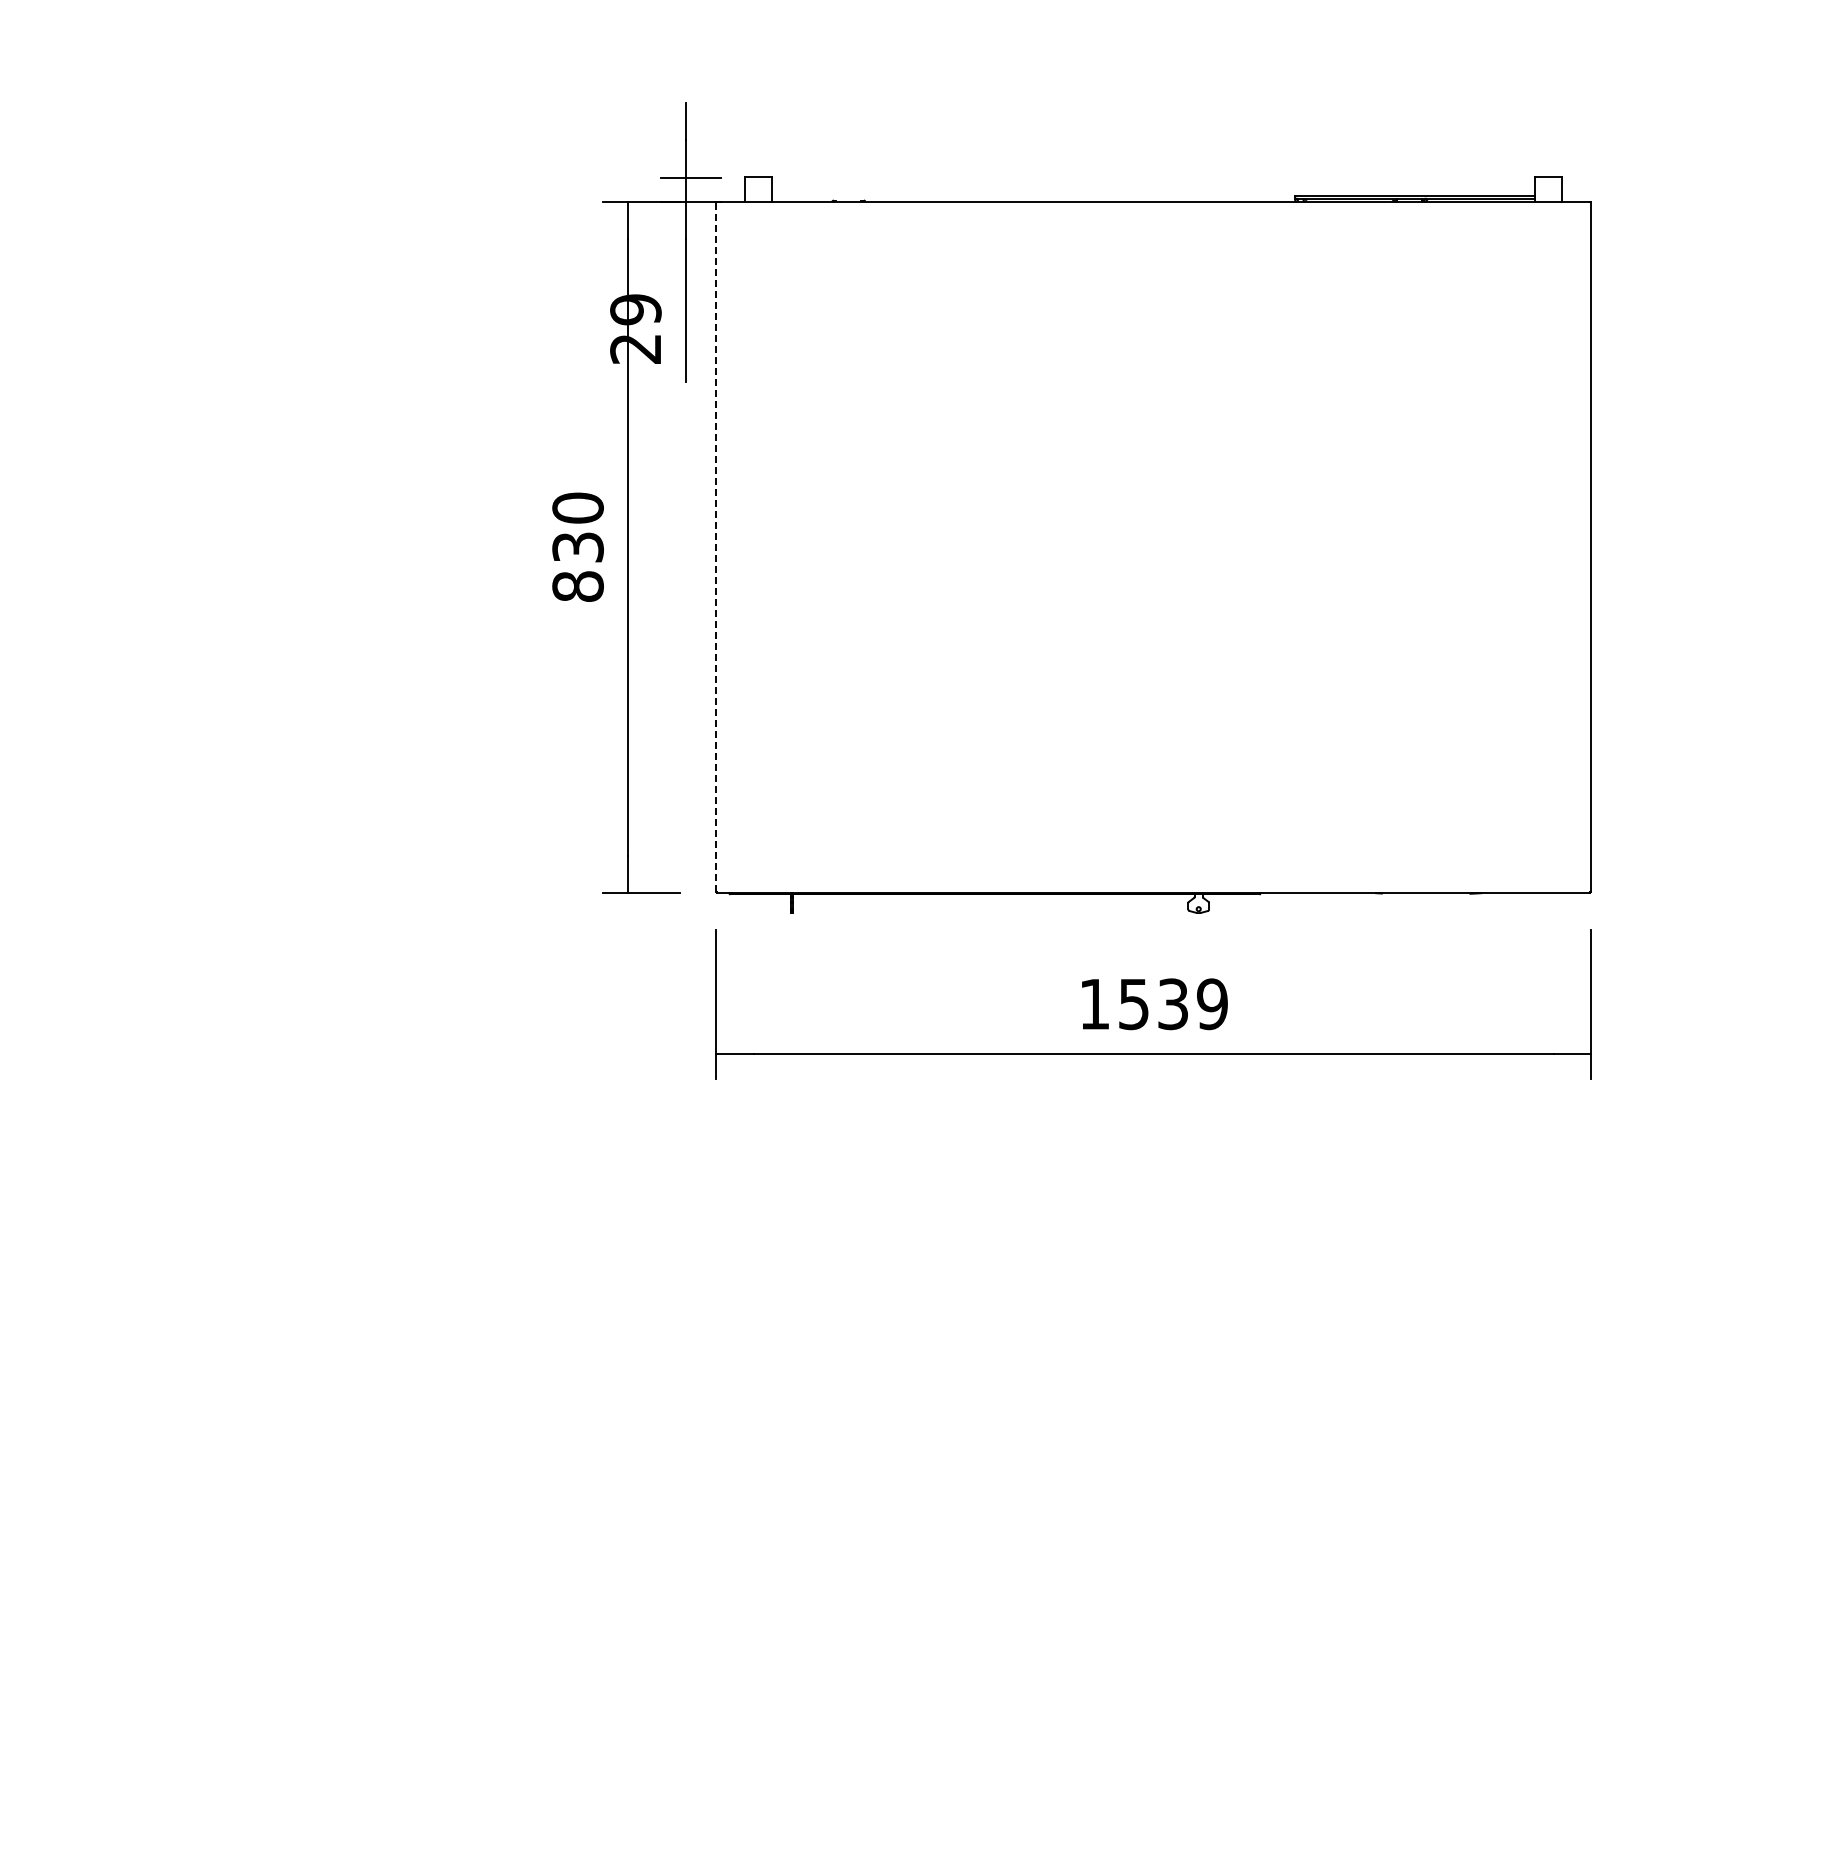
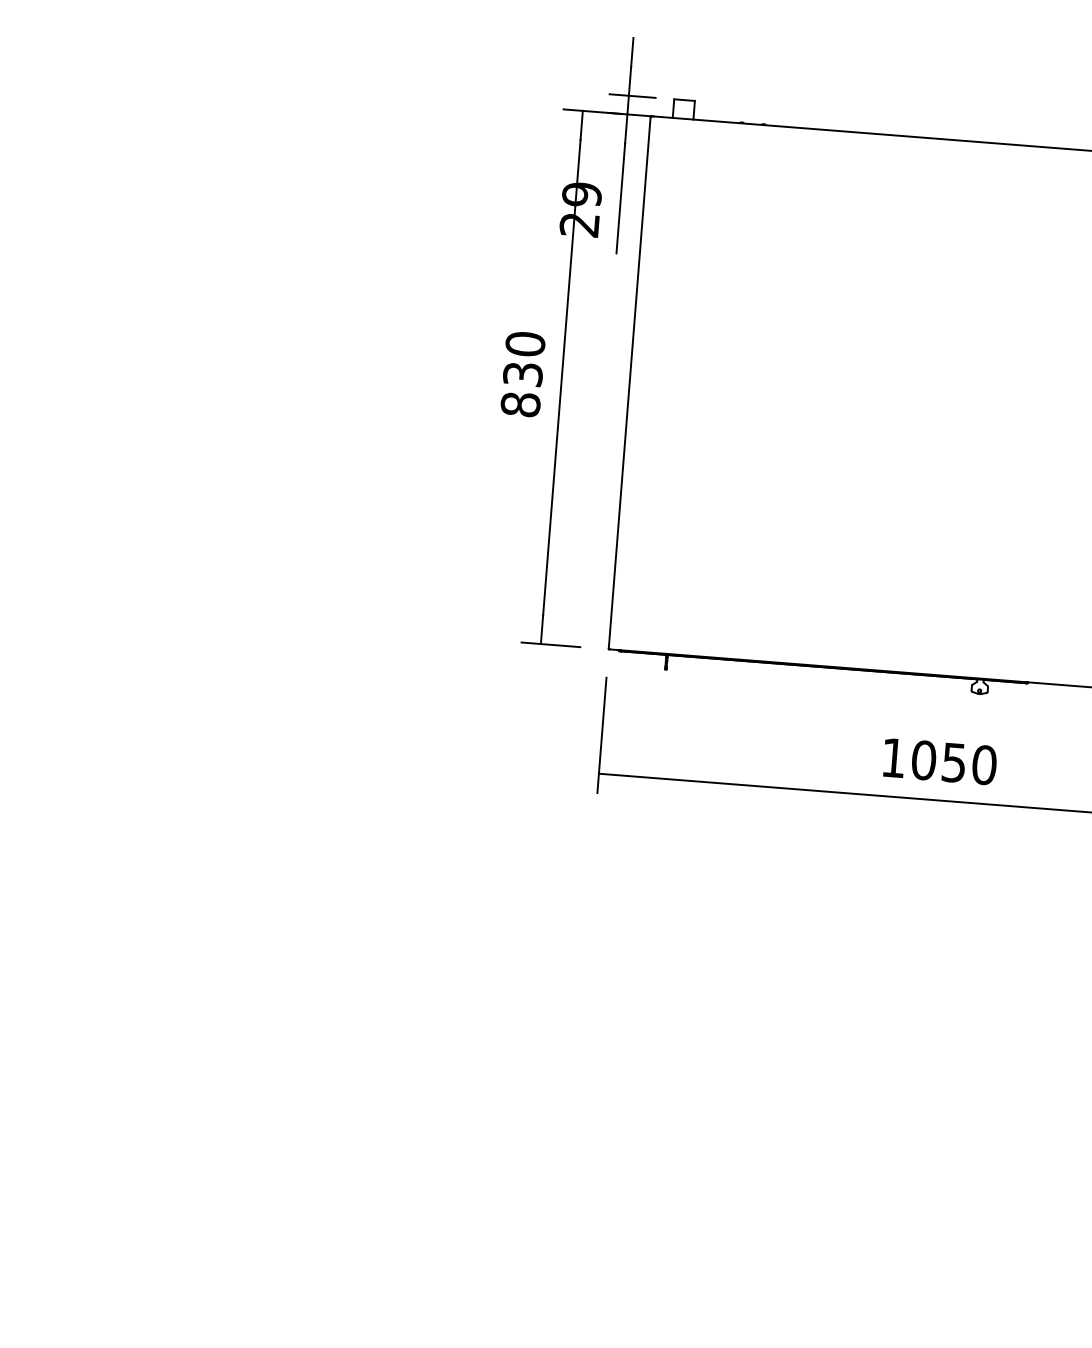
line: (716, 546) -> (629, 382), dashed -> solid
text: (1173, 1004) -> (954, 762), 1539 -> 1050

